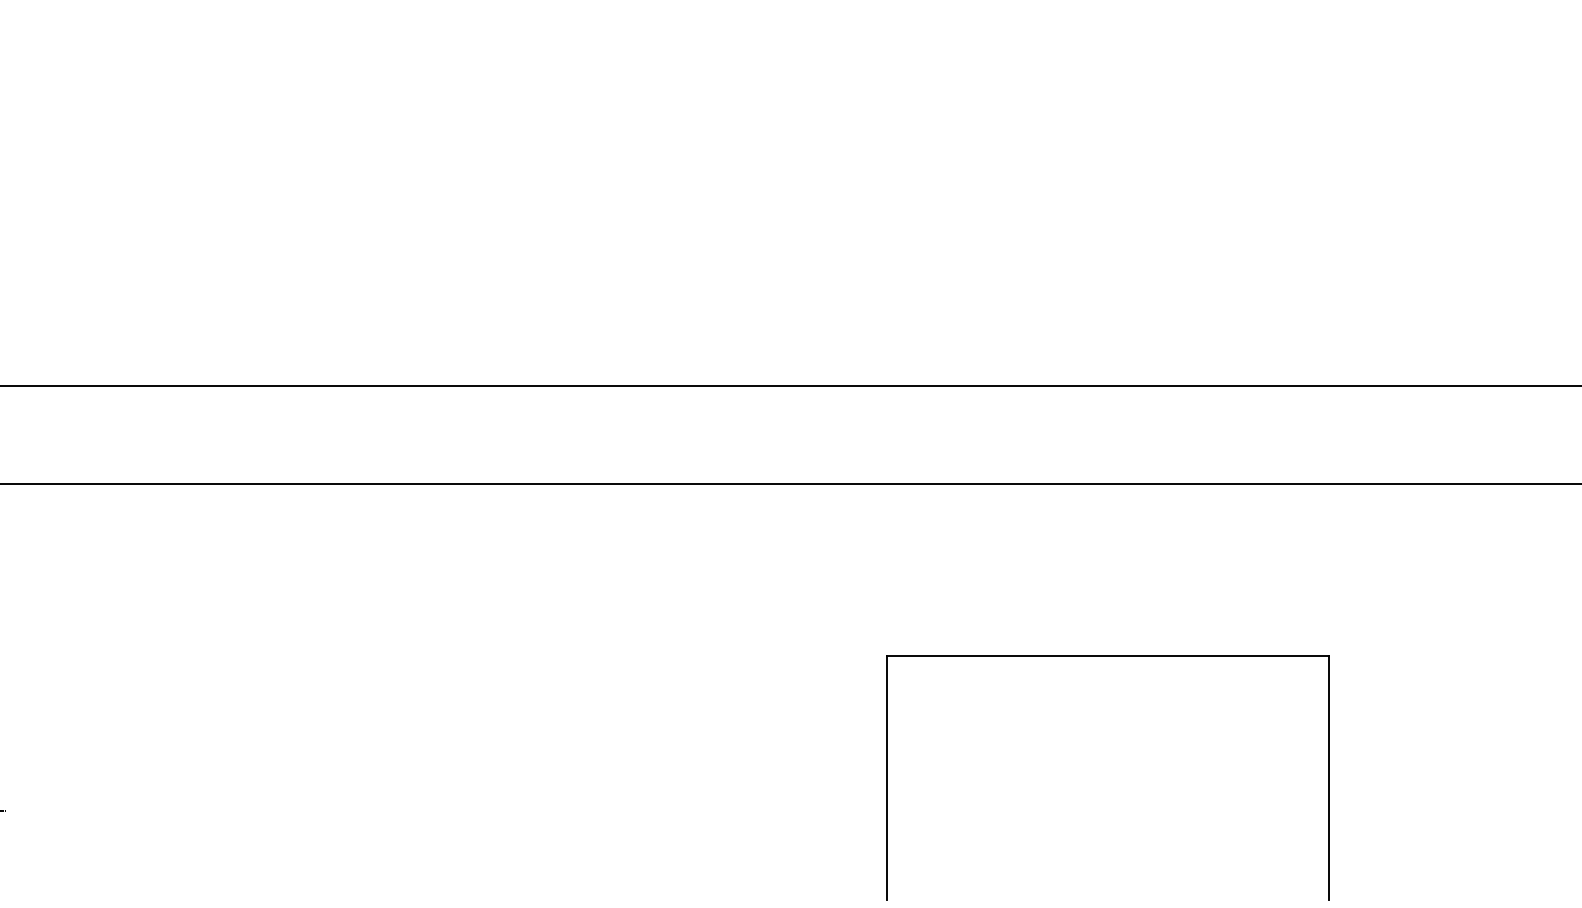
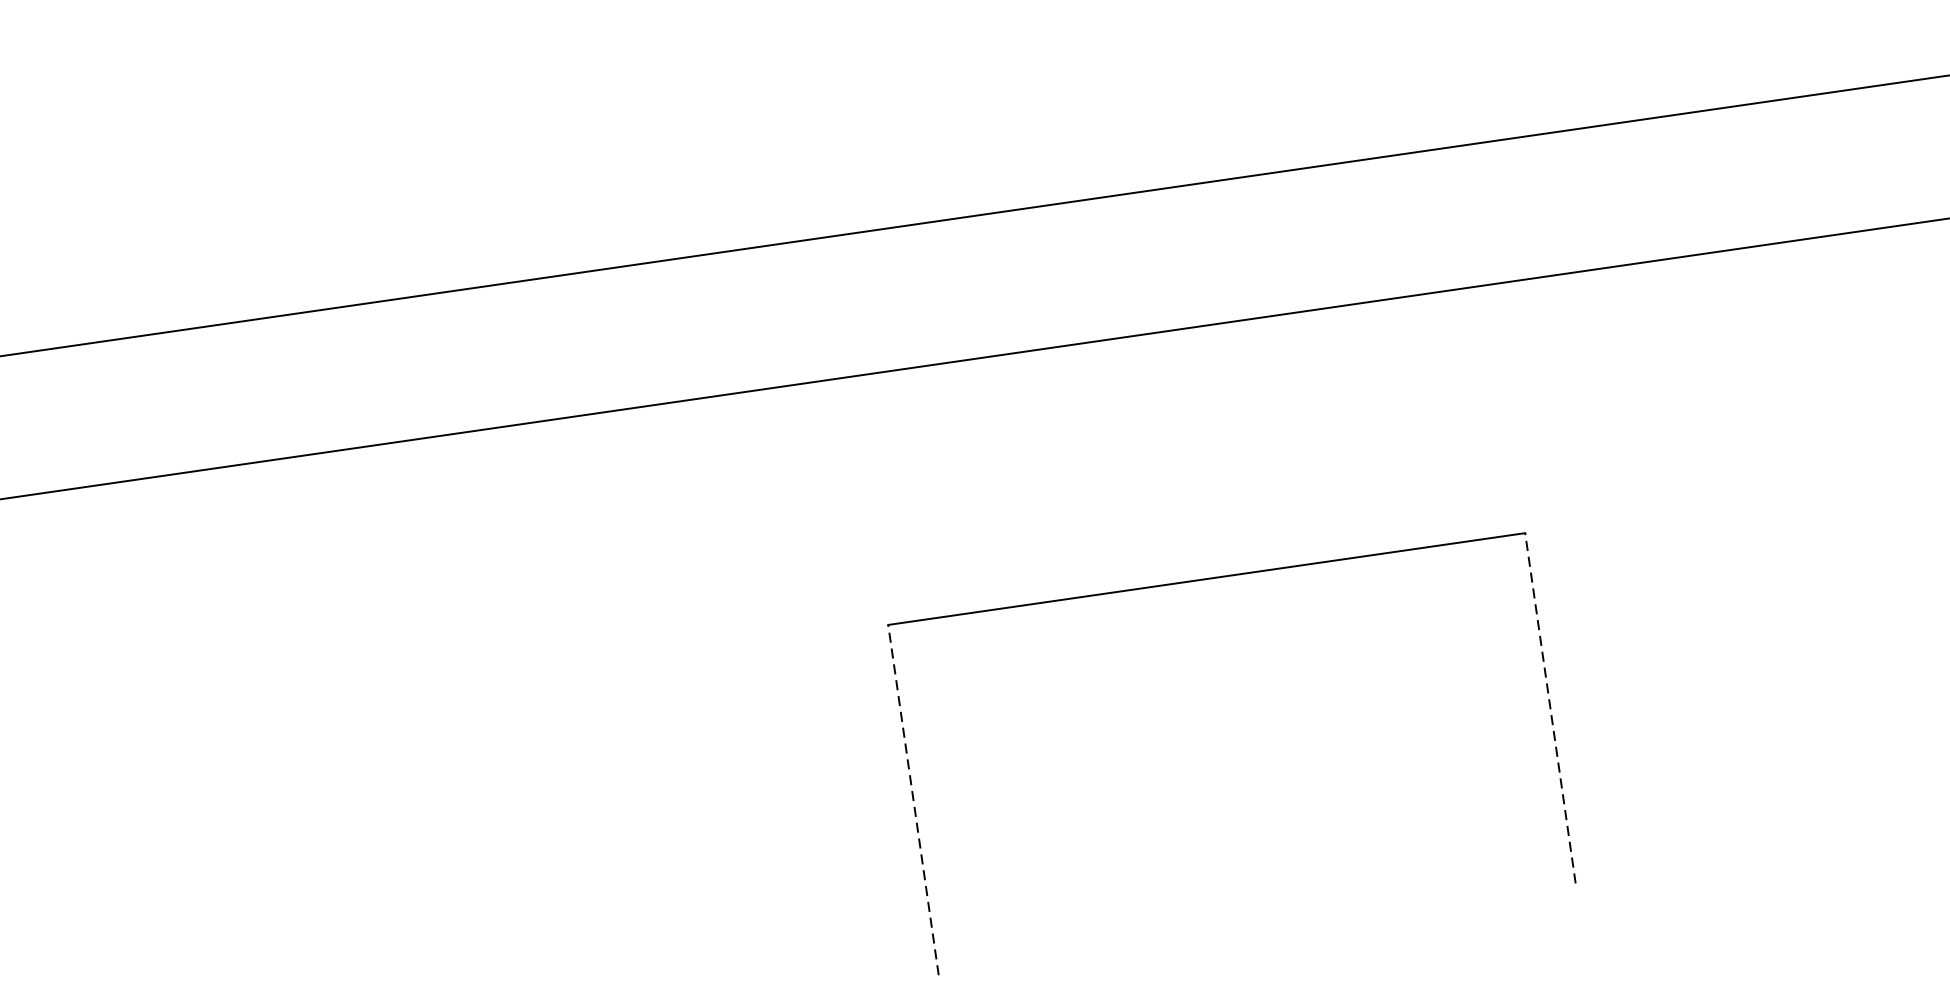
line: (886, 777) -> (913, 799), solid -> dashed
line: (1329, 777) -> (1550, 707), solid -> dashed

